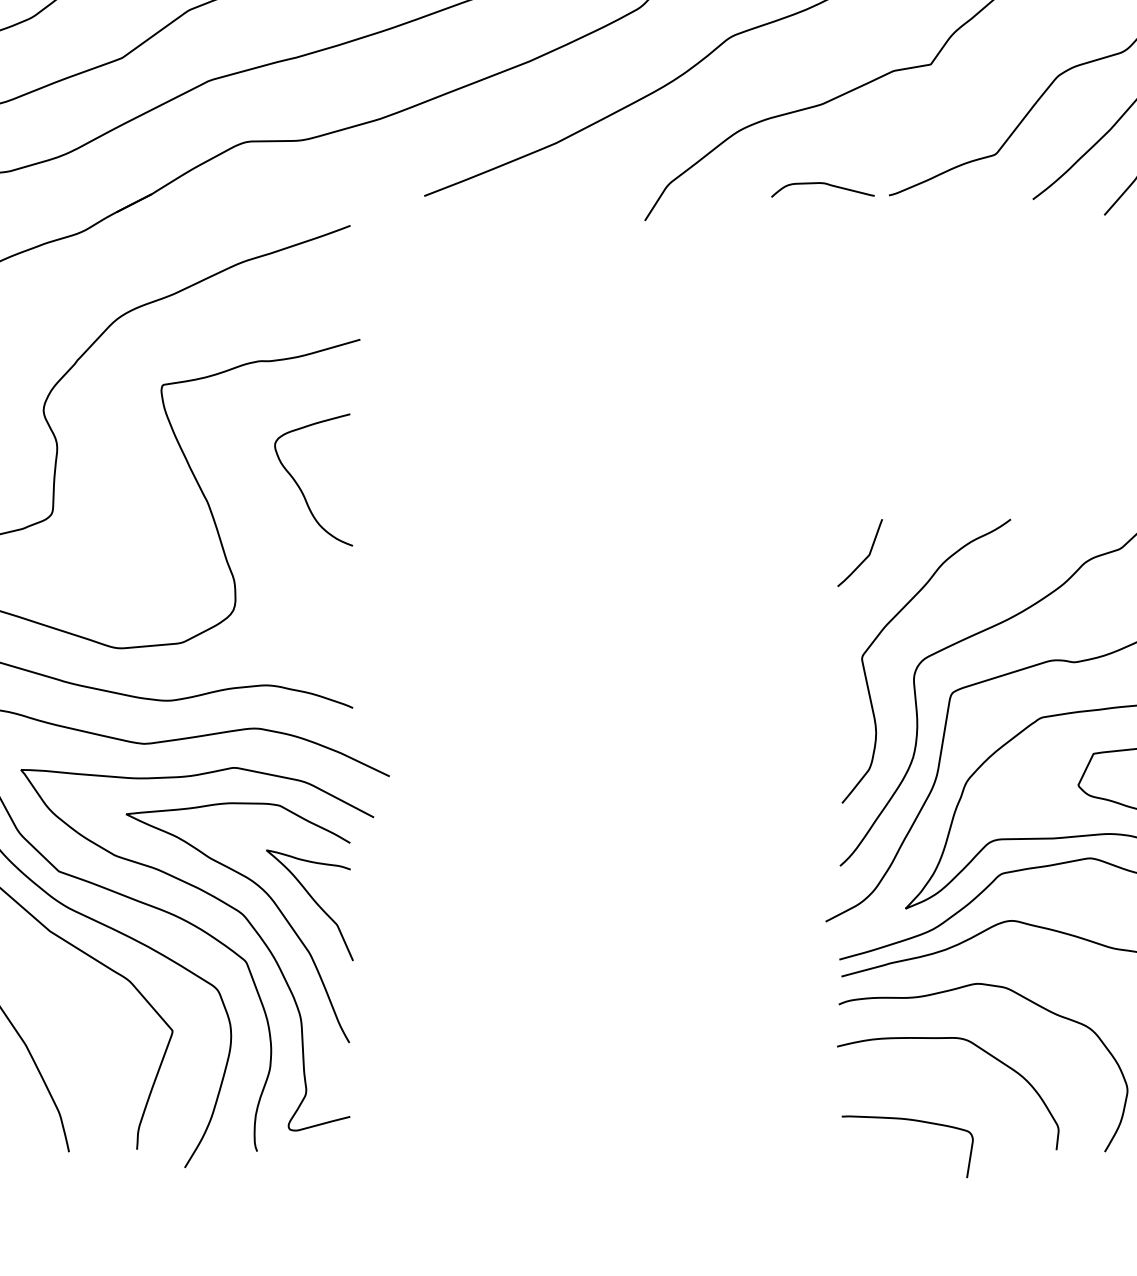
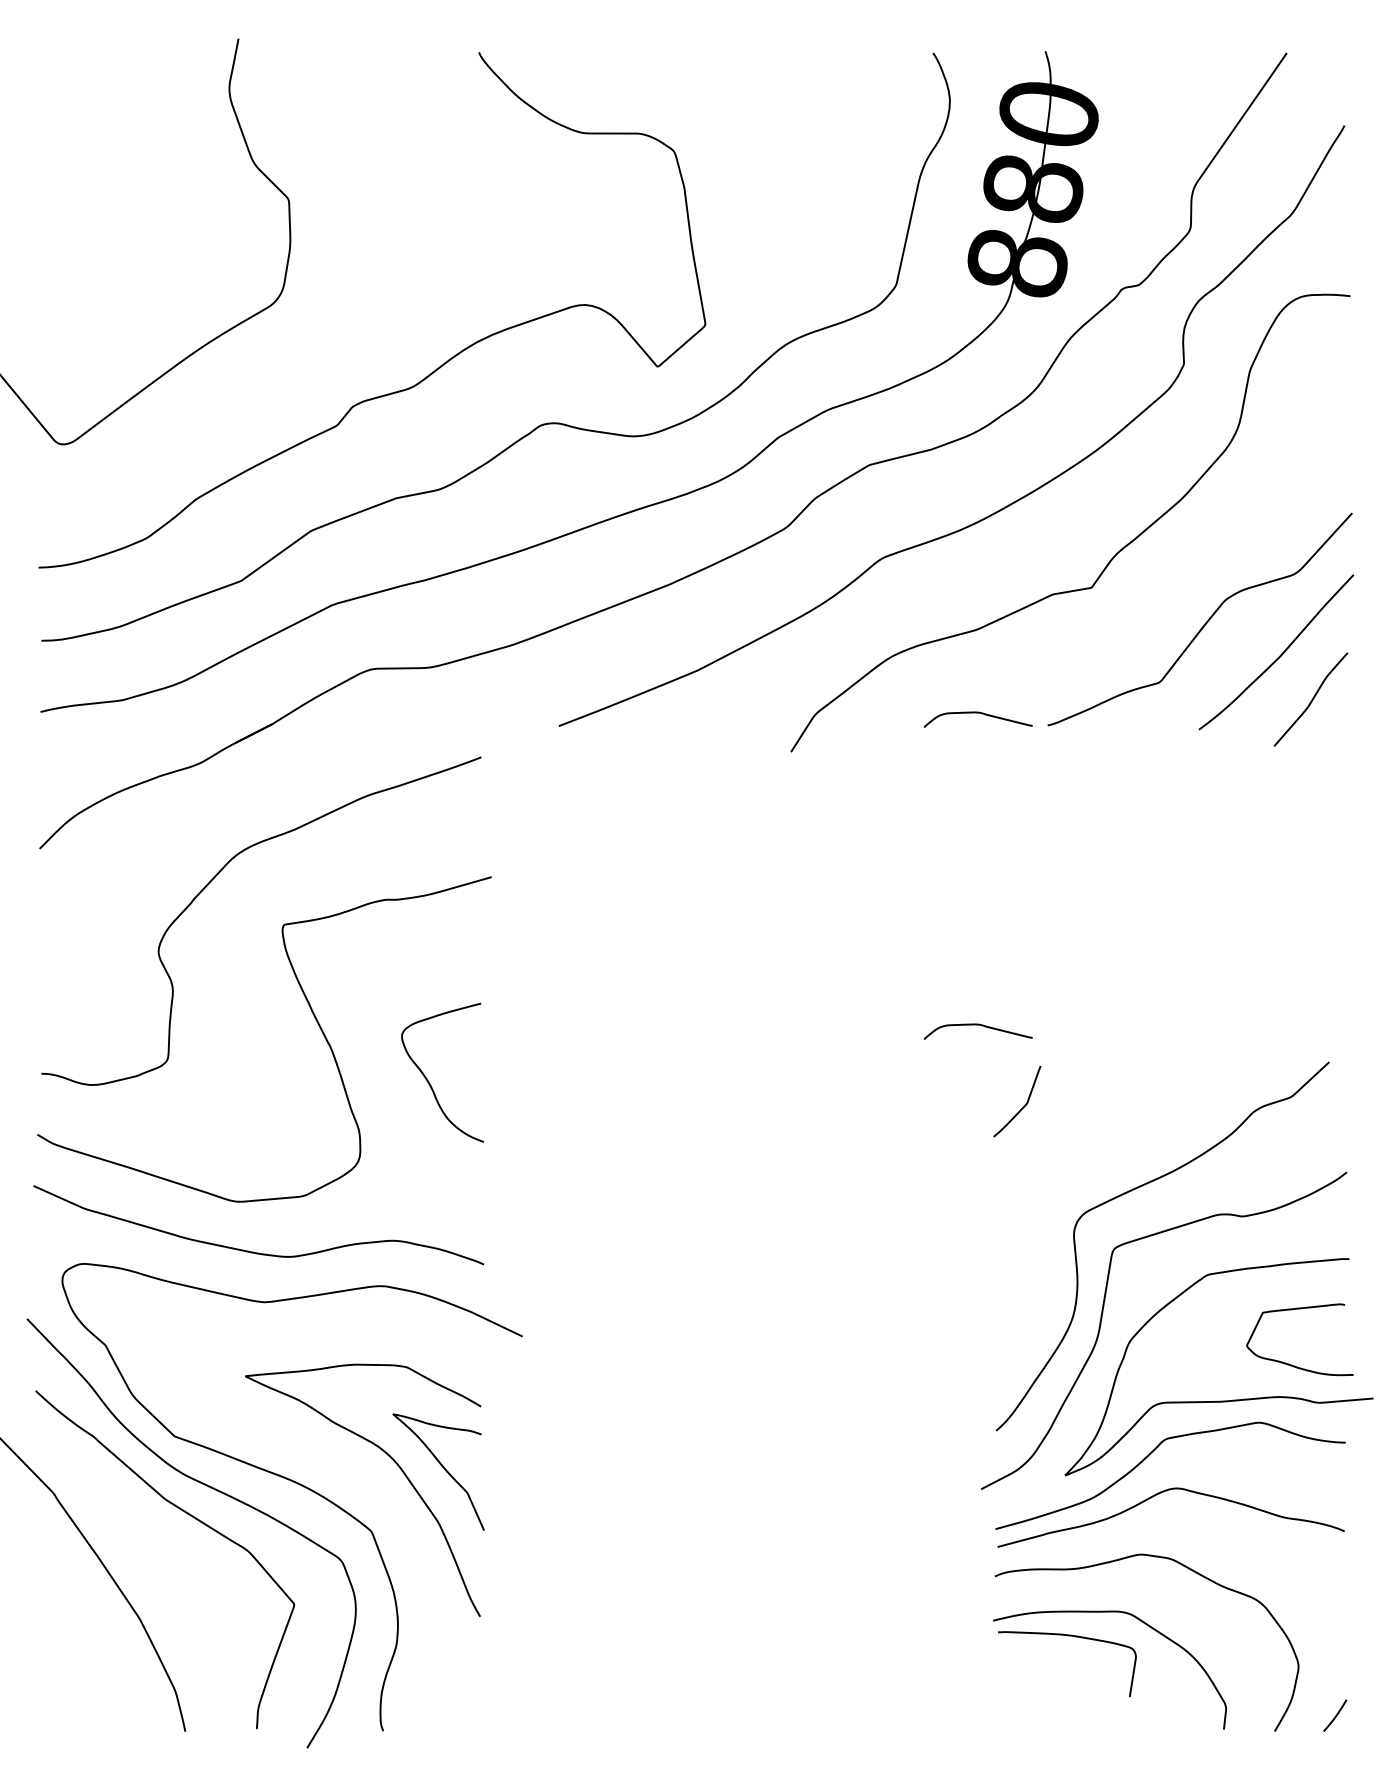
curve: (822, 480) -> (977, 1025), added
curve: (301, 488) -> (429, 1081), moved
curve: (884, 630) -> (1042, 1182), removed
curve: (222, 902) -> (346, 1469), removed
curve: (907, 1120) -> (1067, 1636), moved

